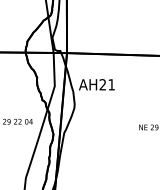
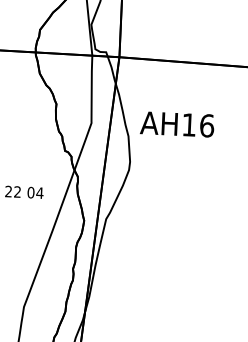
text: (107, 84) -> (198, 124), AH21 -> AH16

